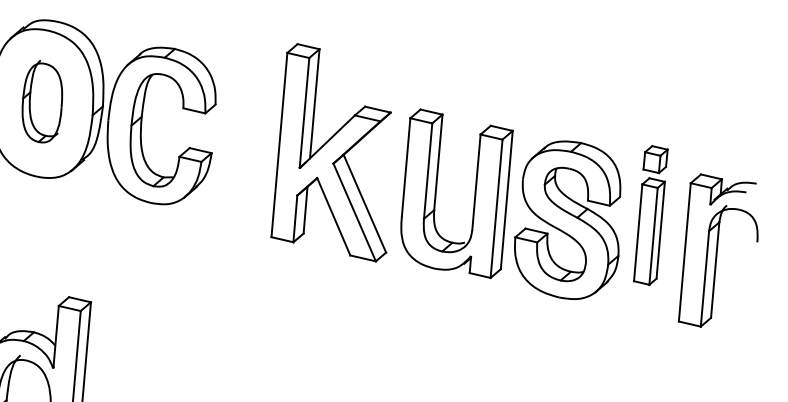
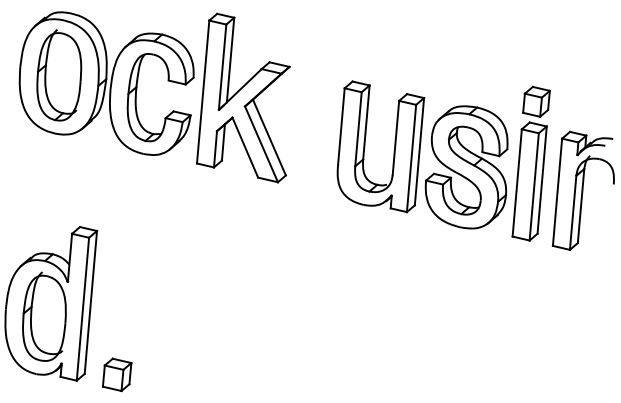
part: (42, 101) -> (59, 75), size x1.43
part: (331, 152) -> (243, 97), moved
part: (649, 215) -> (530, 163), size x1.43

